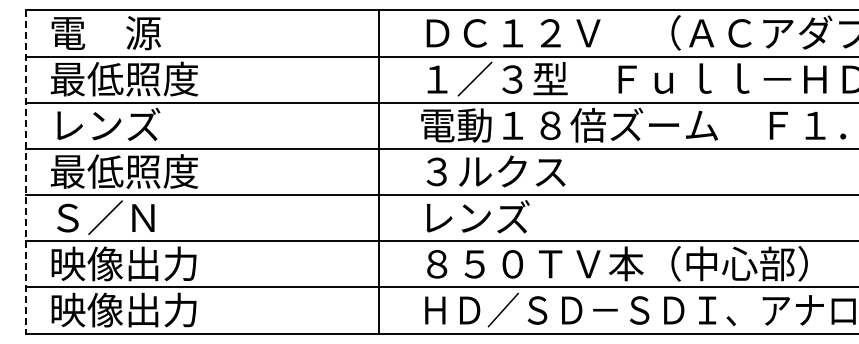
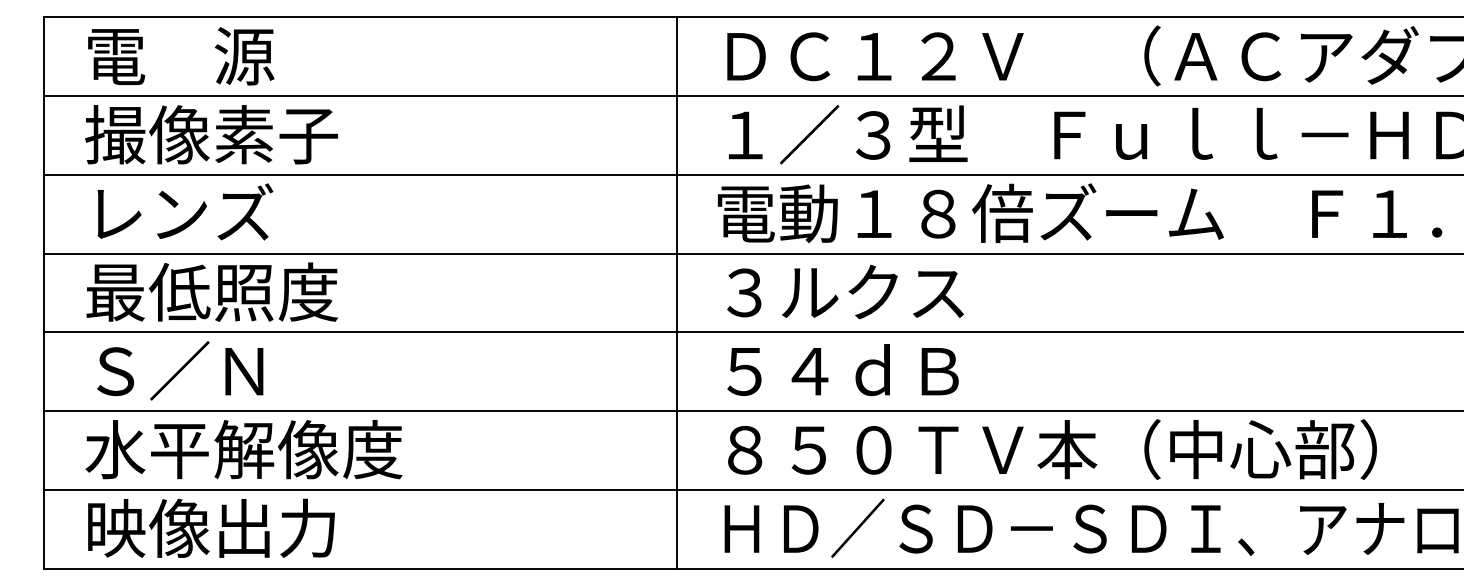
text: (124, 78) -> (212, 133), 最低照度 -> 撮像素子
line: (25, 171) -> (43, 292), dashed -> solid
line: (379, 171) -> (677, 292), moved
text: (494, 216) -> (842, 368), レンズ -> ５４ｄＢ
text: (142, 263) -> (242, 448), 映像出力 -> 水平解像度

